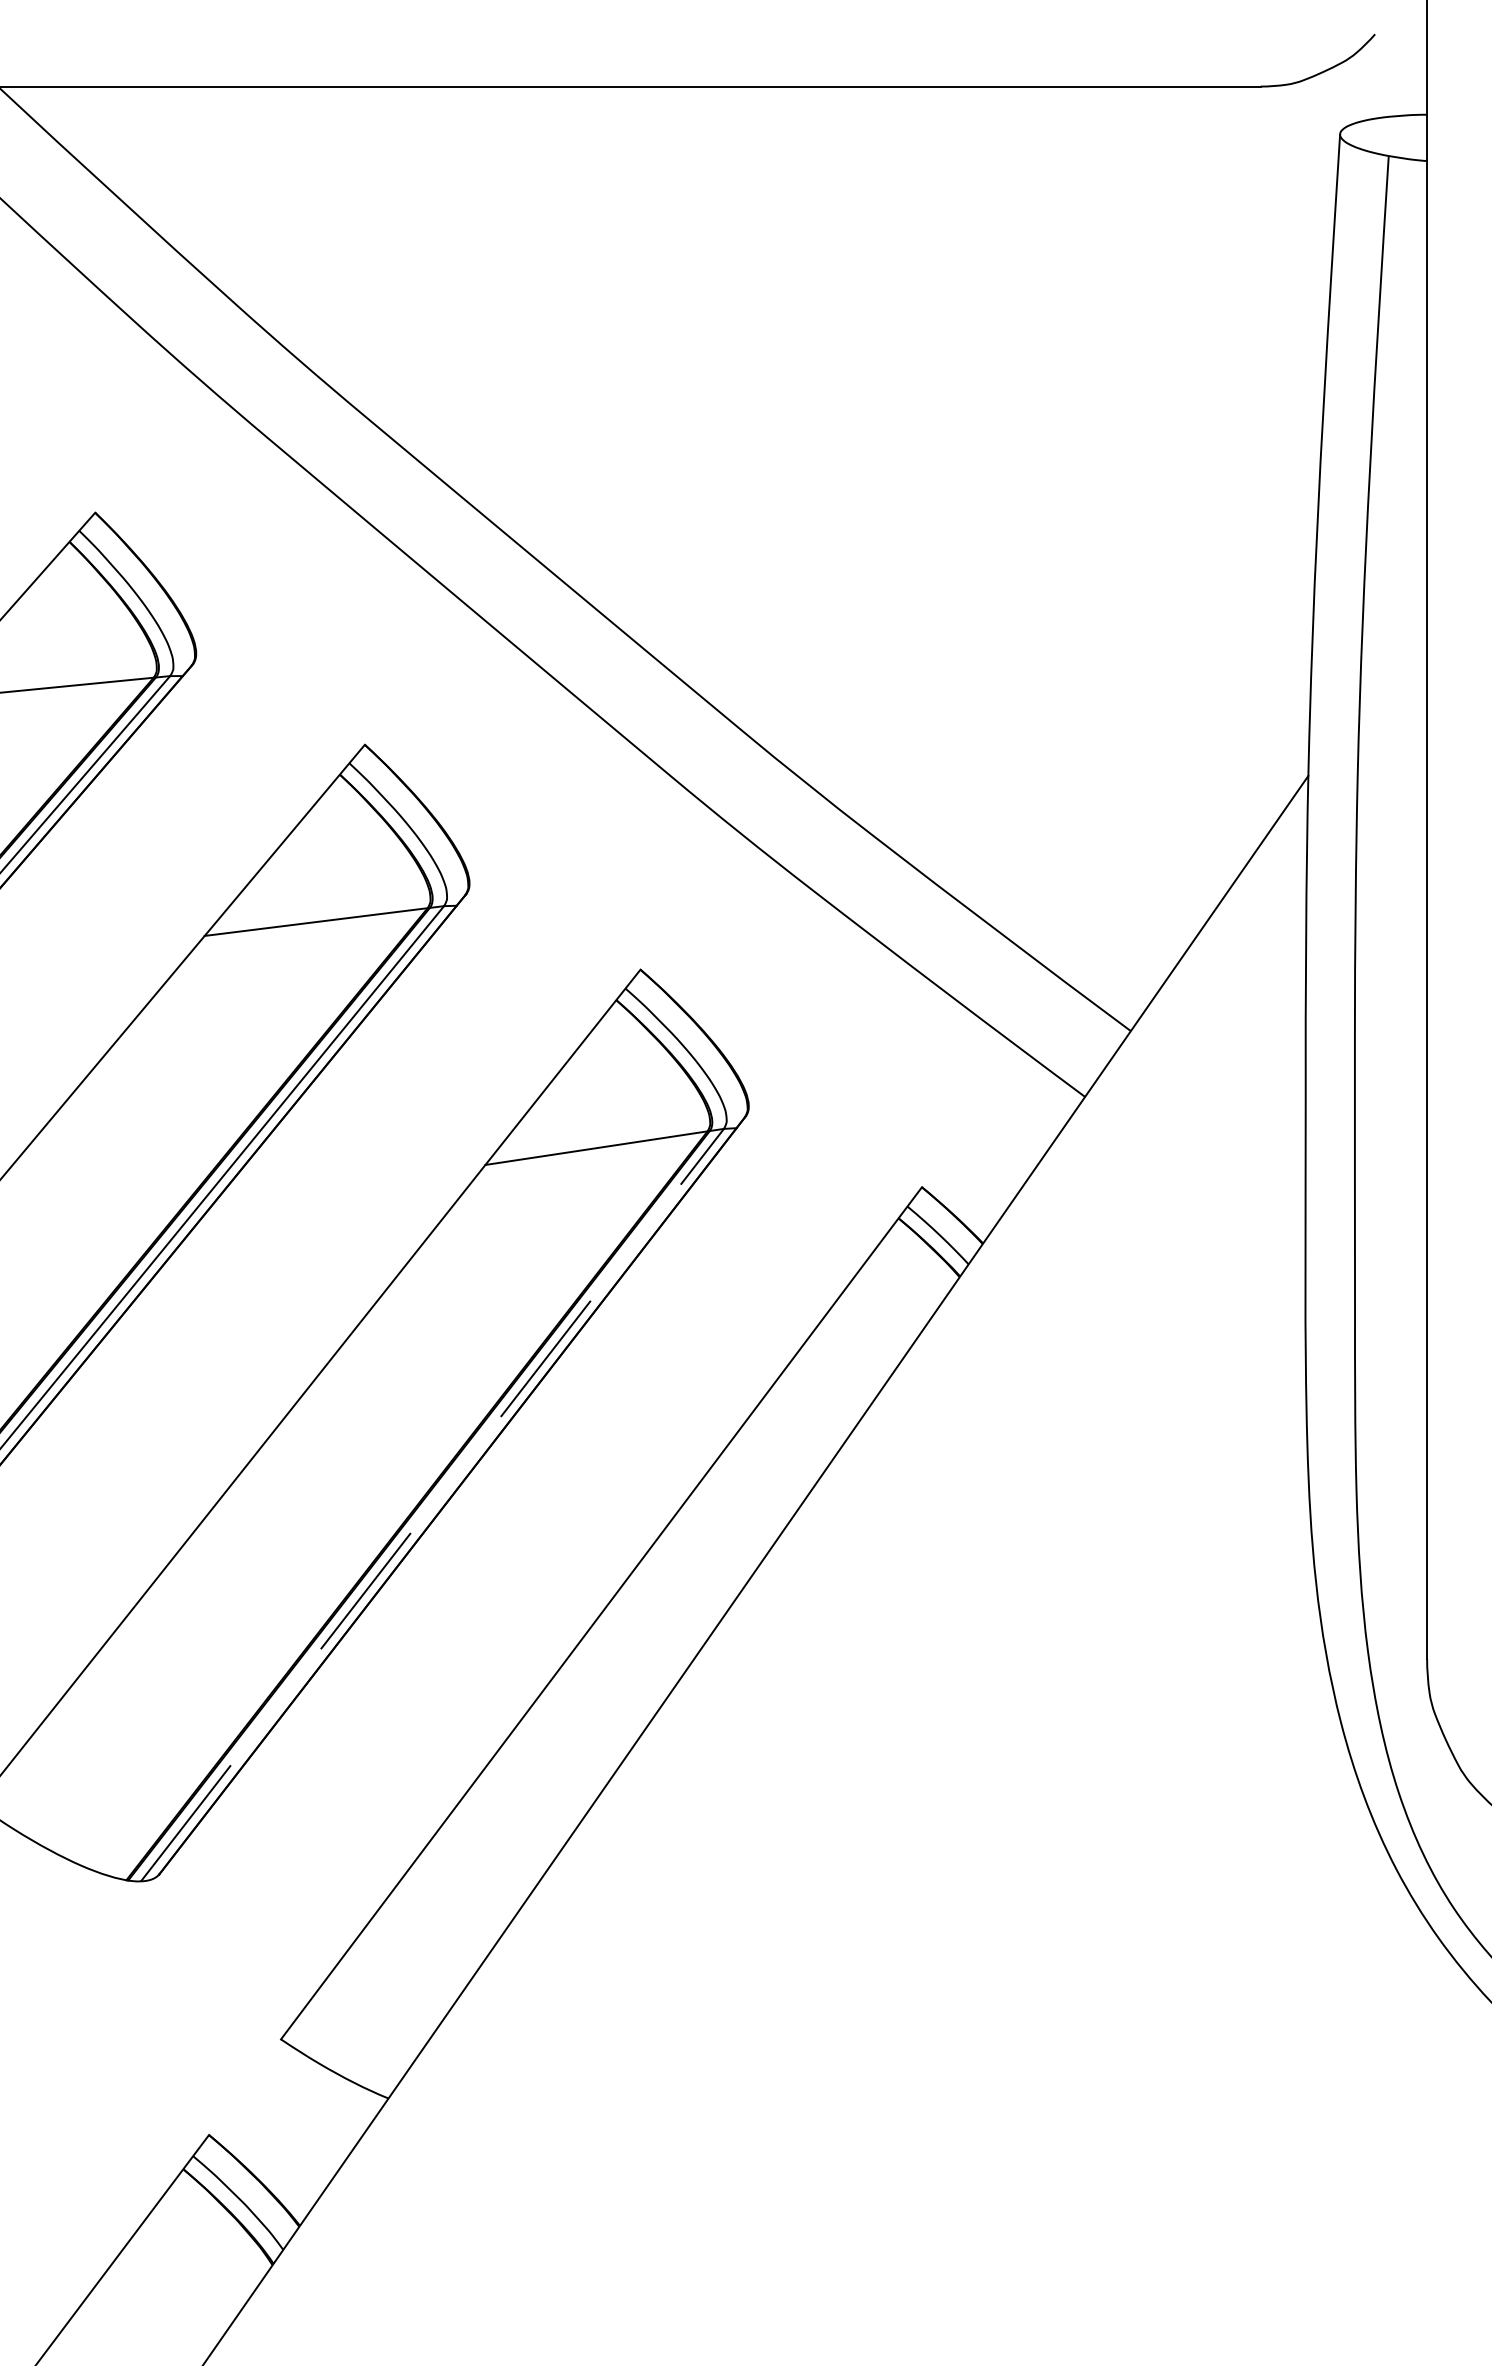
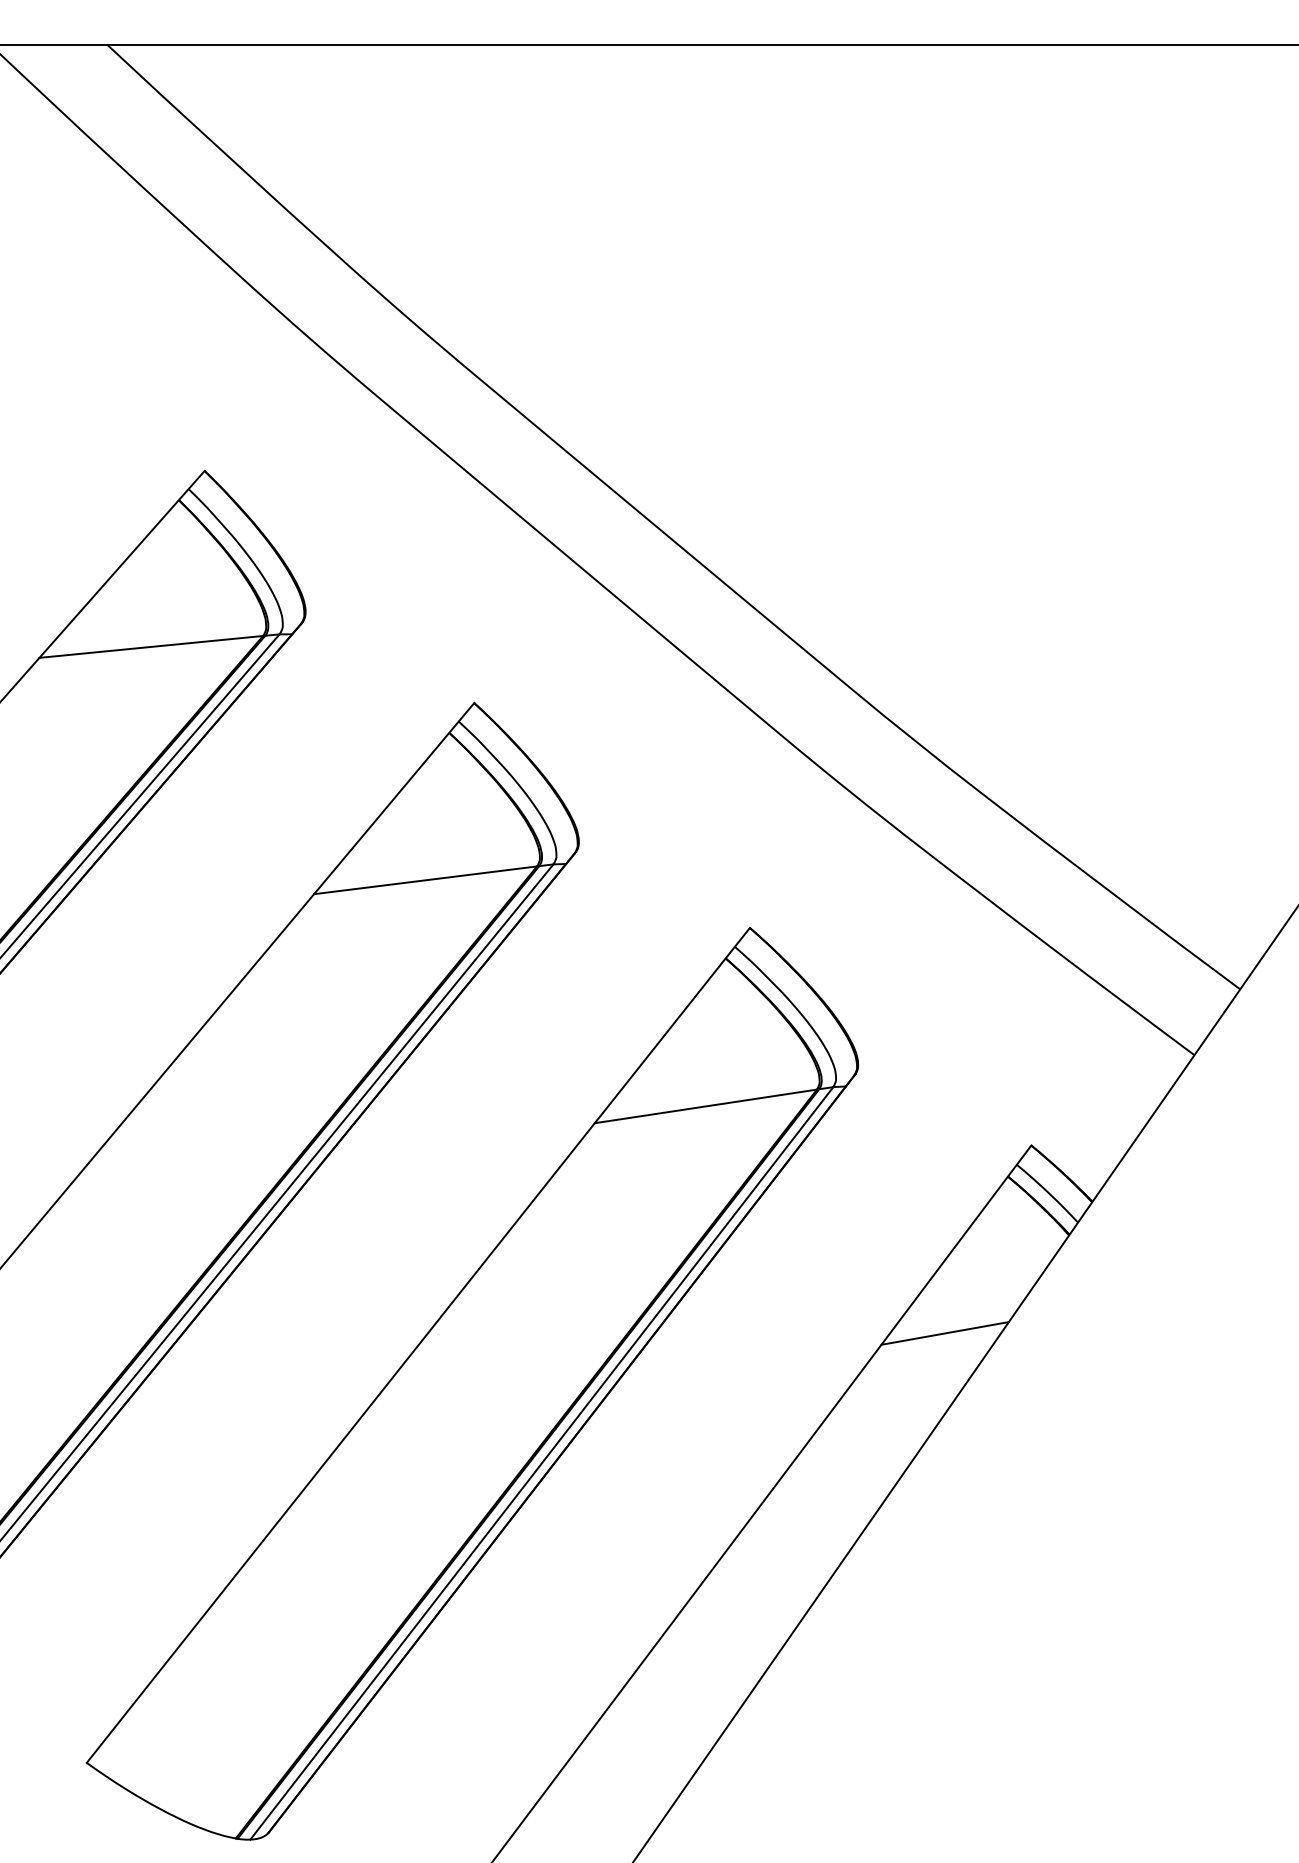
line: (835, 1374) -> (944, 1332), added
line: (432, 1505) -> (541, 1463), dashed -> solid

